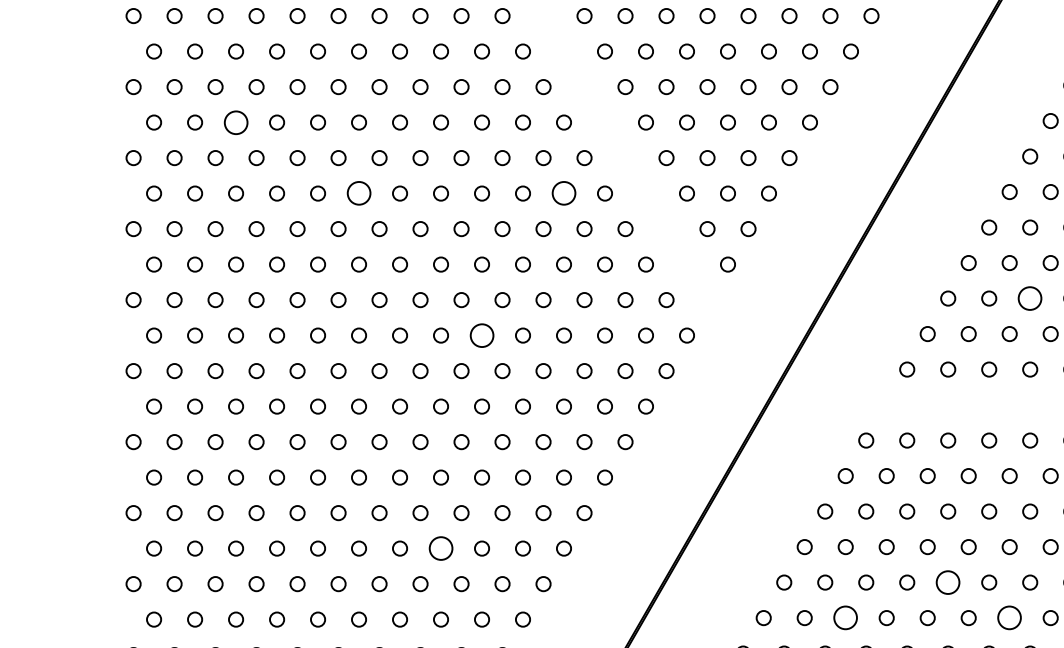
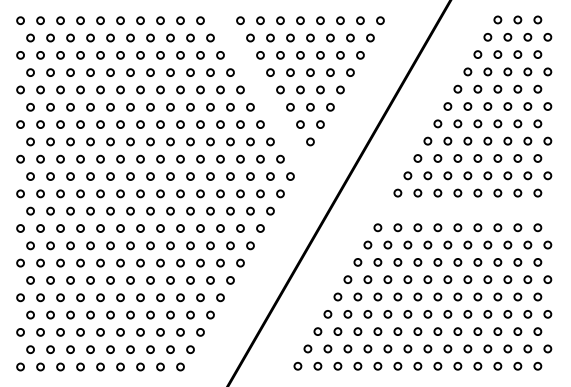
circle: (235, 122) -> (70, 72), size x0.62
circle: (358, 194) -> (130, 107), size x0.62
circle: (564, 194) -> (230, 107), size x0.62
circle: (1029, 298) -> (457, 158), size x0.62
circle: (481, 335) -> (190, 176), size x0.62
circle: (440, 548) -> (170, 280), size x0.62
circle: (947, 581) -> (417, 296), size x0.62
circle: (844, 618) -> (367, 314), size x0.62
circle: (1008, 618) -> (447, 314), size x0.62

